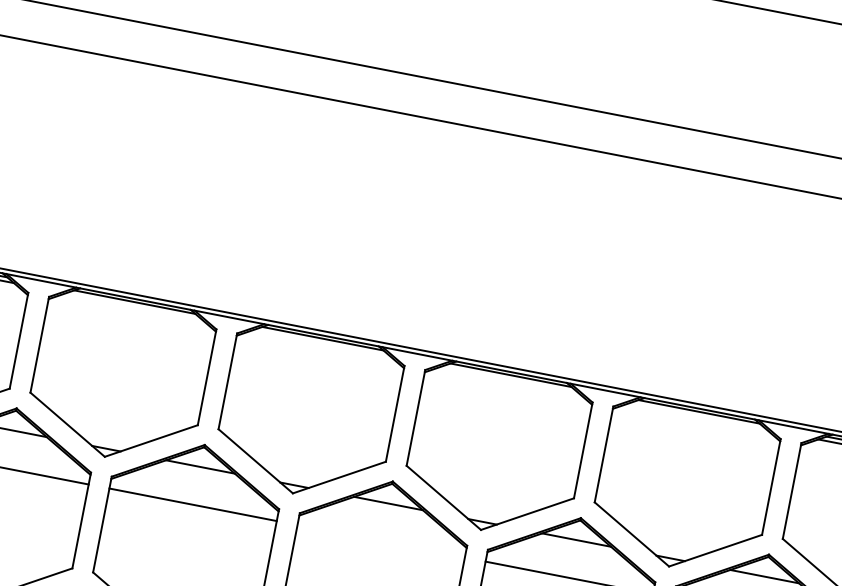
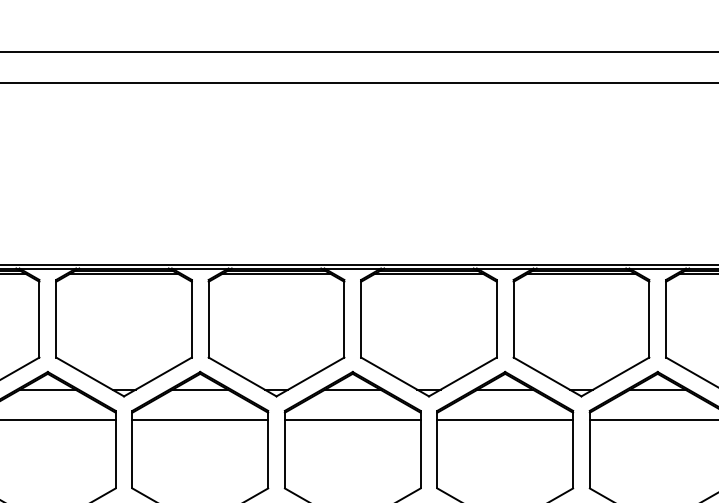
line: (133, 306) -> (123, 274), added
line: (322, 343) -> (276, 274), added
line: (509, 379) -> (428, 274), added
line: (698, 416) -> (581, 274), added
line: (380, 541) -> (352, 420), added

